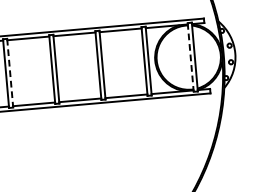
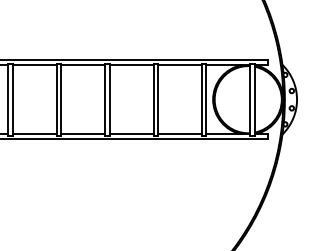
line: (190, 58) -> (250, 100), dashed -> solid
line: (10, 73) -> (61, 100), dashed -> solid

